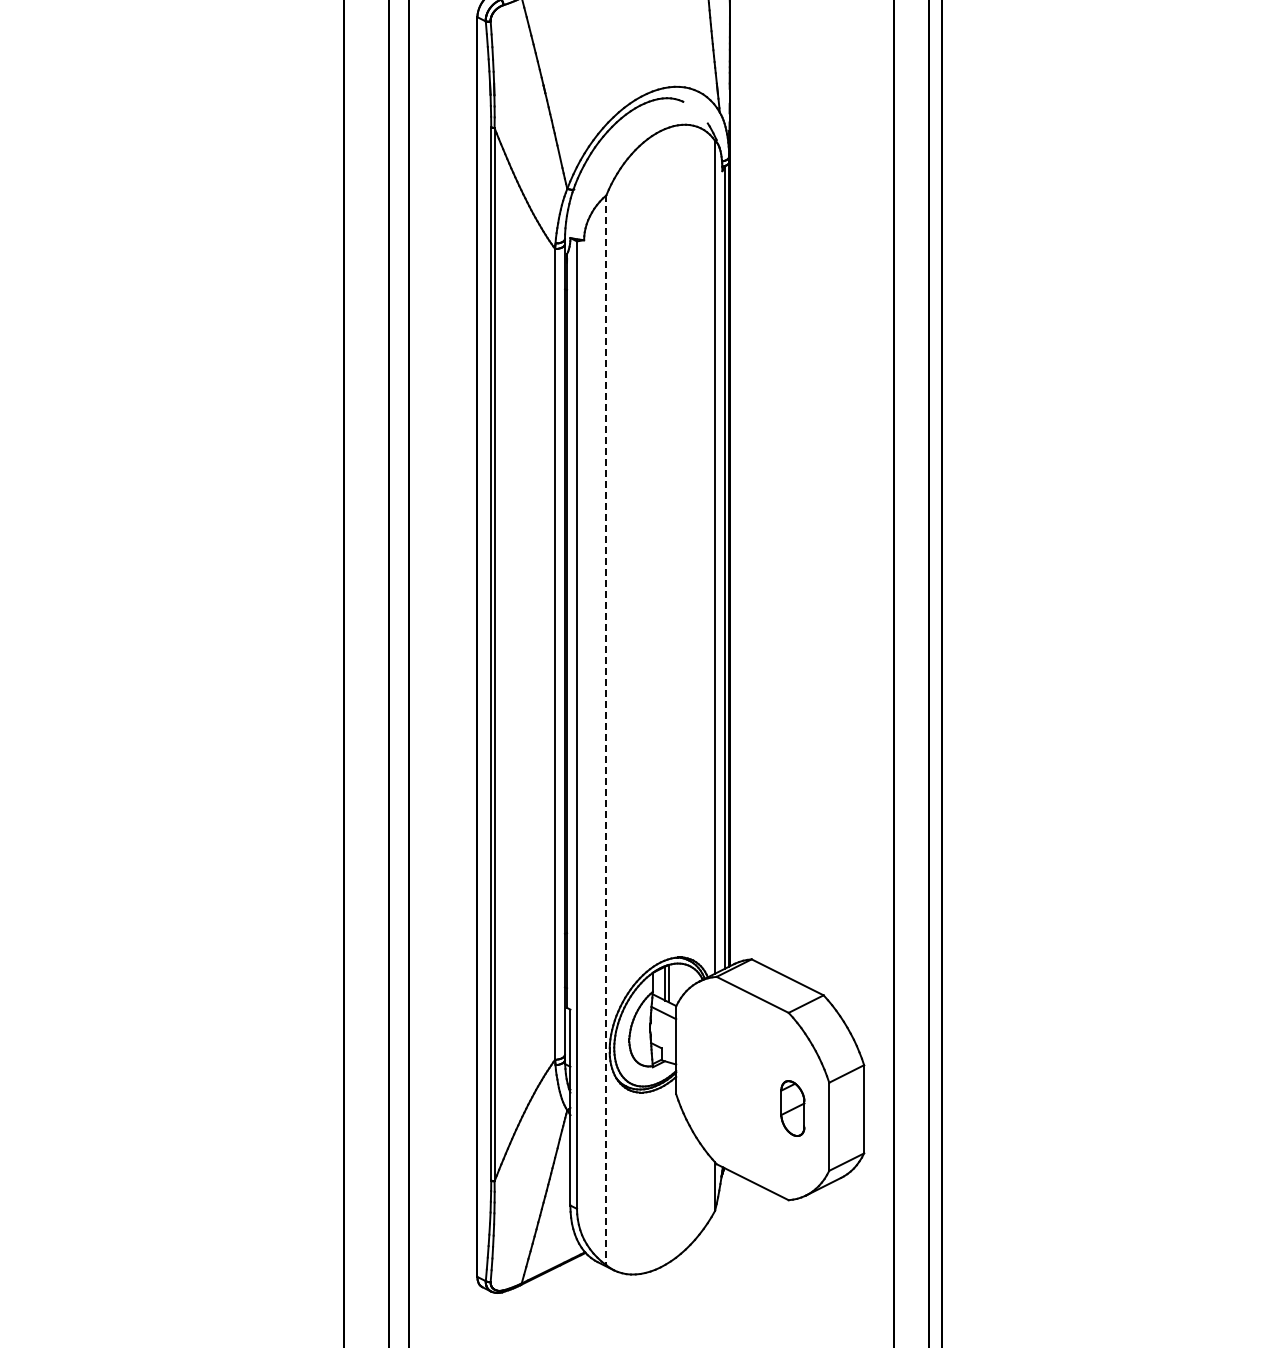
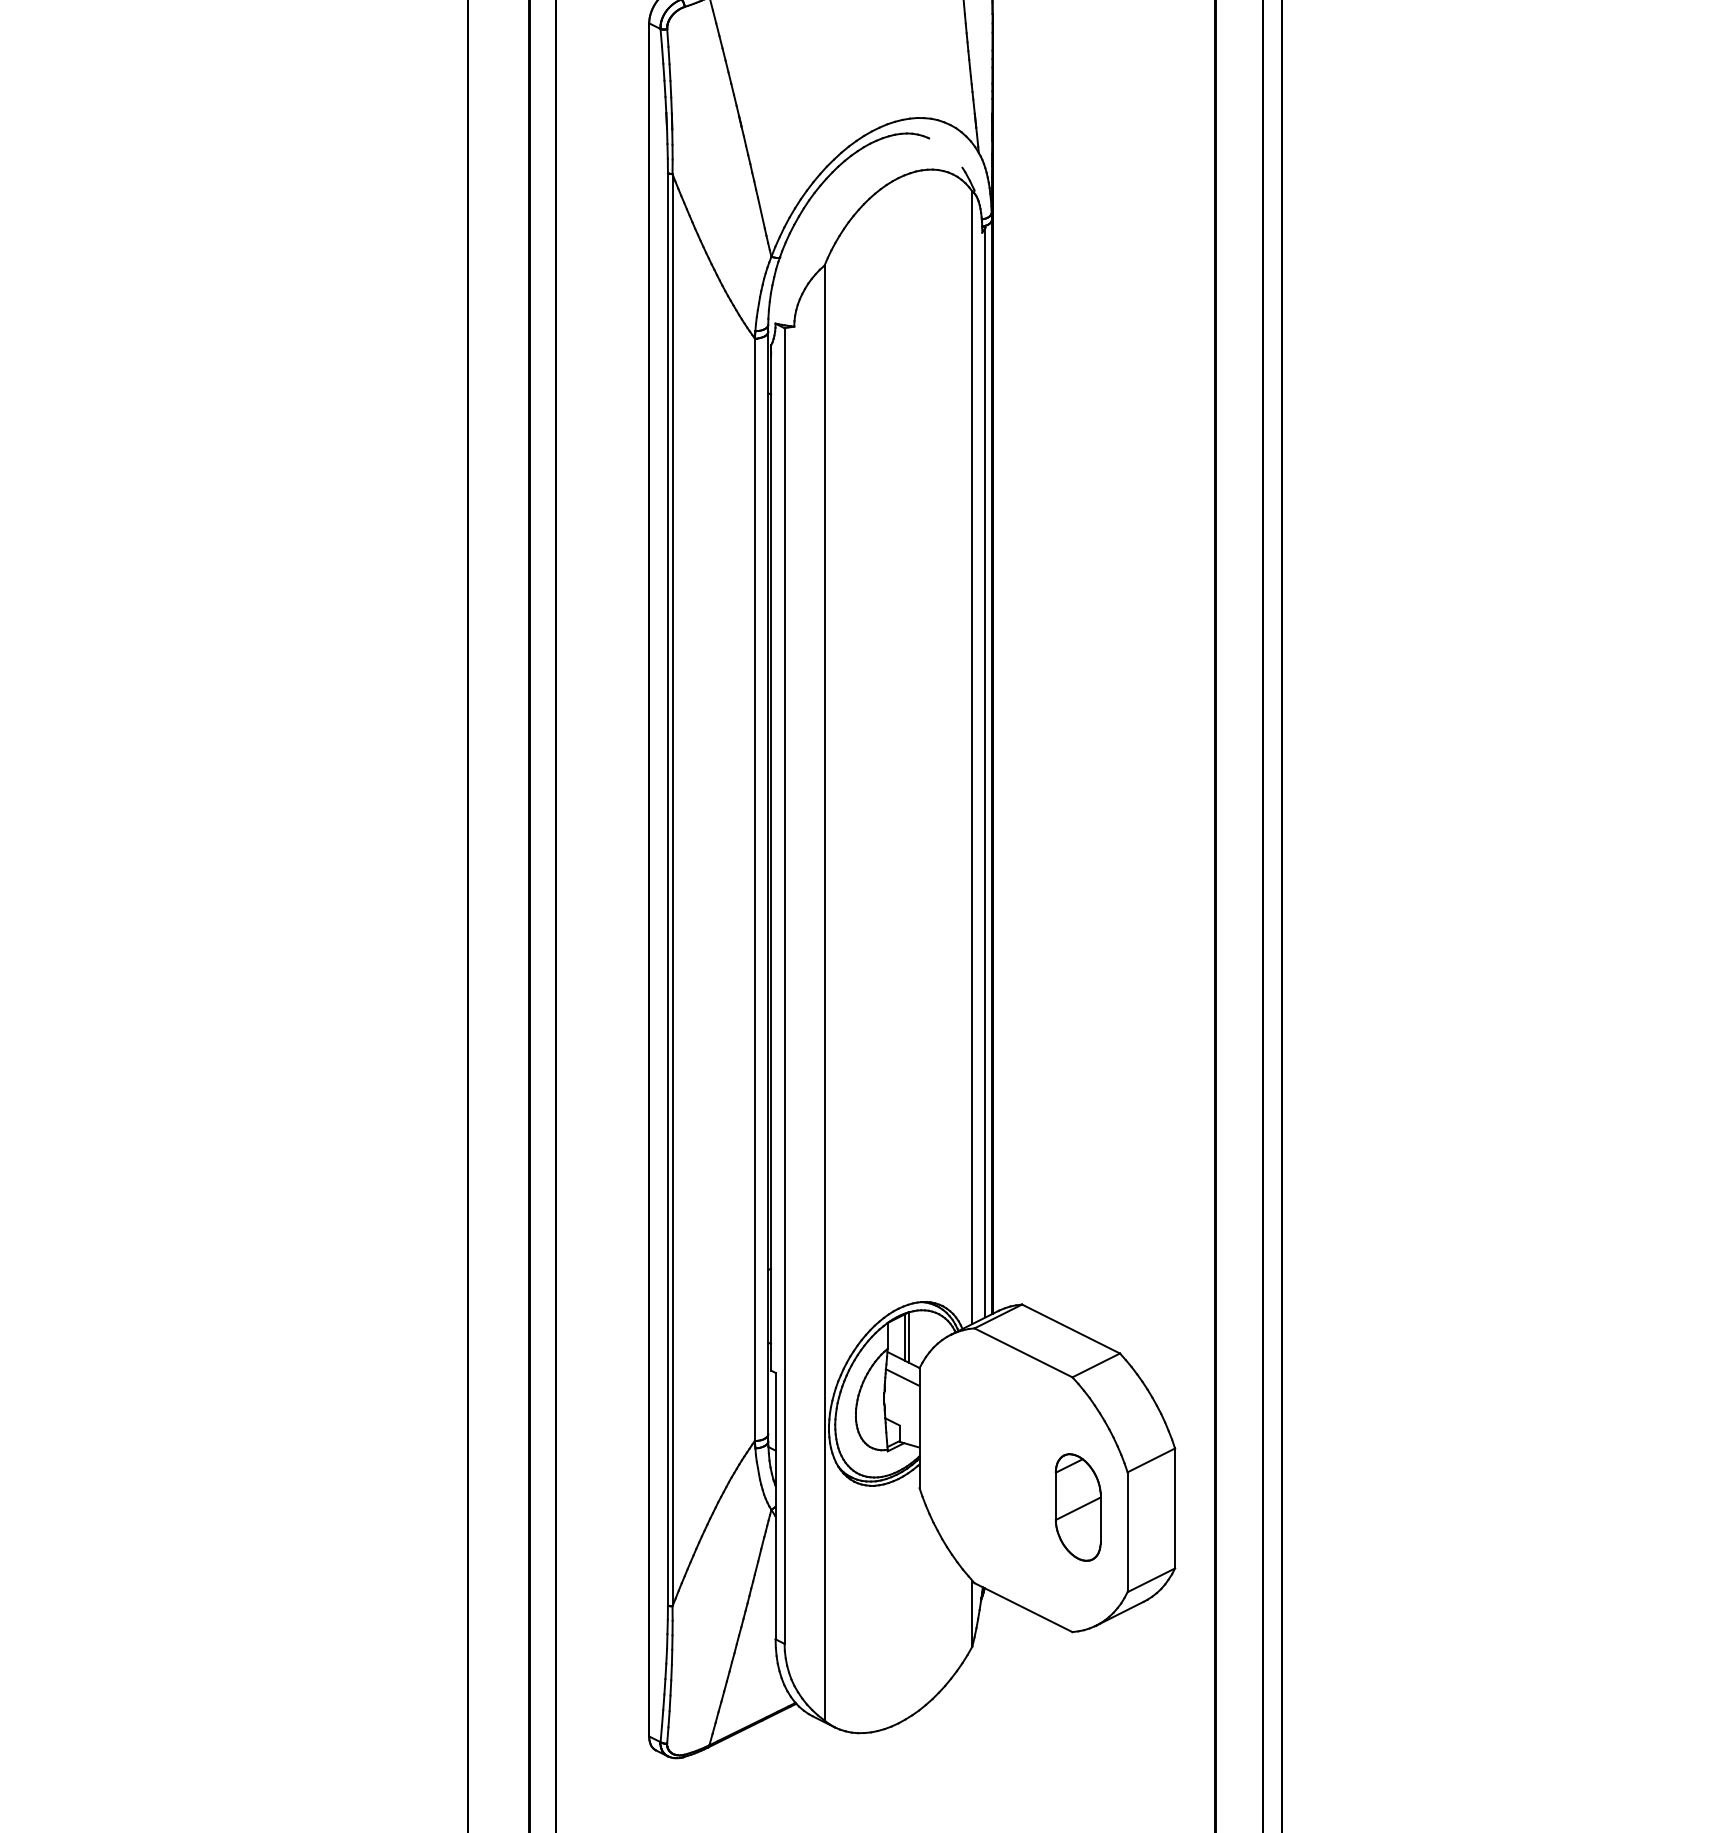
line: (606, 730) -> (824, 993), dashed -> solid
part: (792, 1108) -> (1077, 1507), size x1.43

